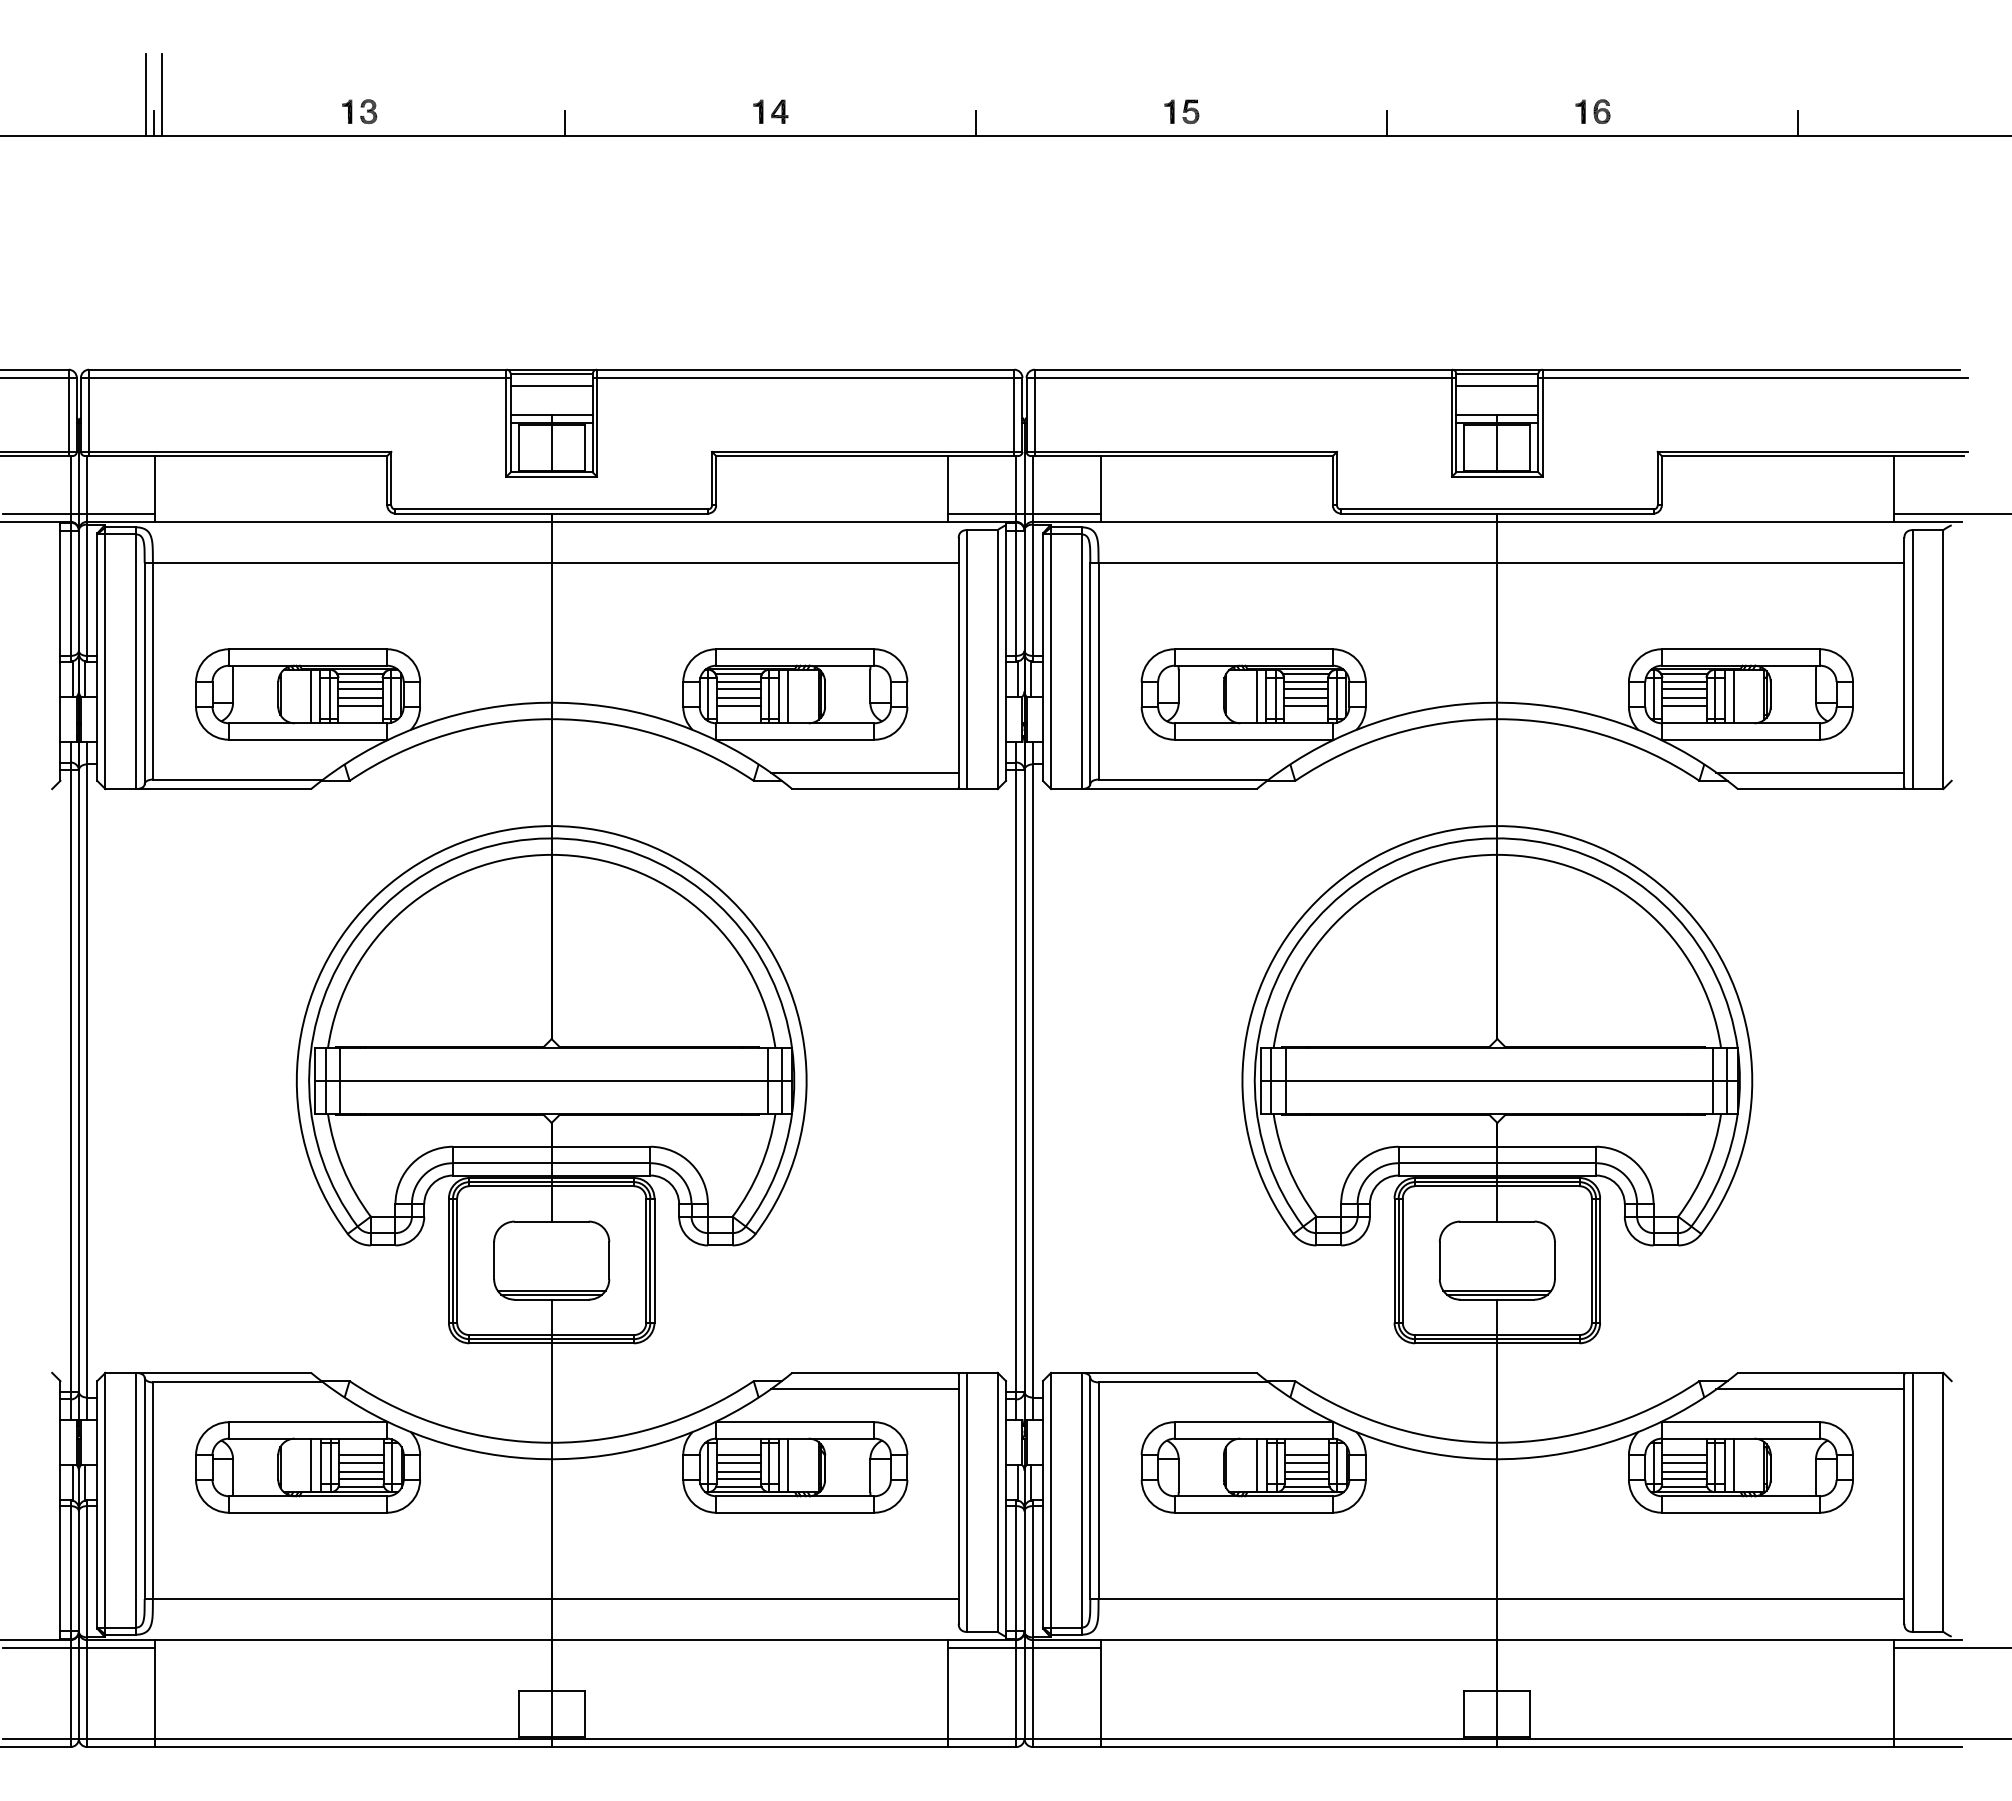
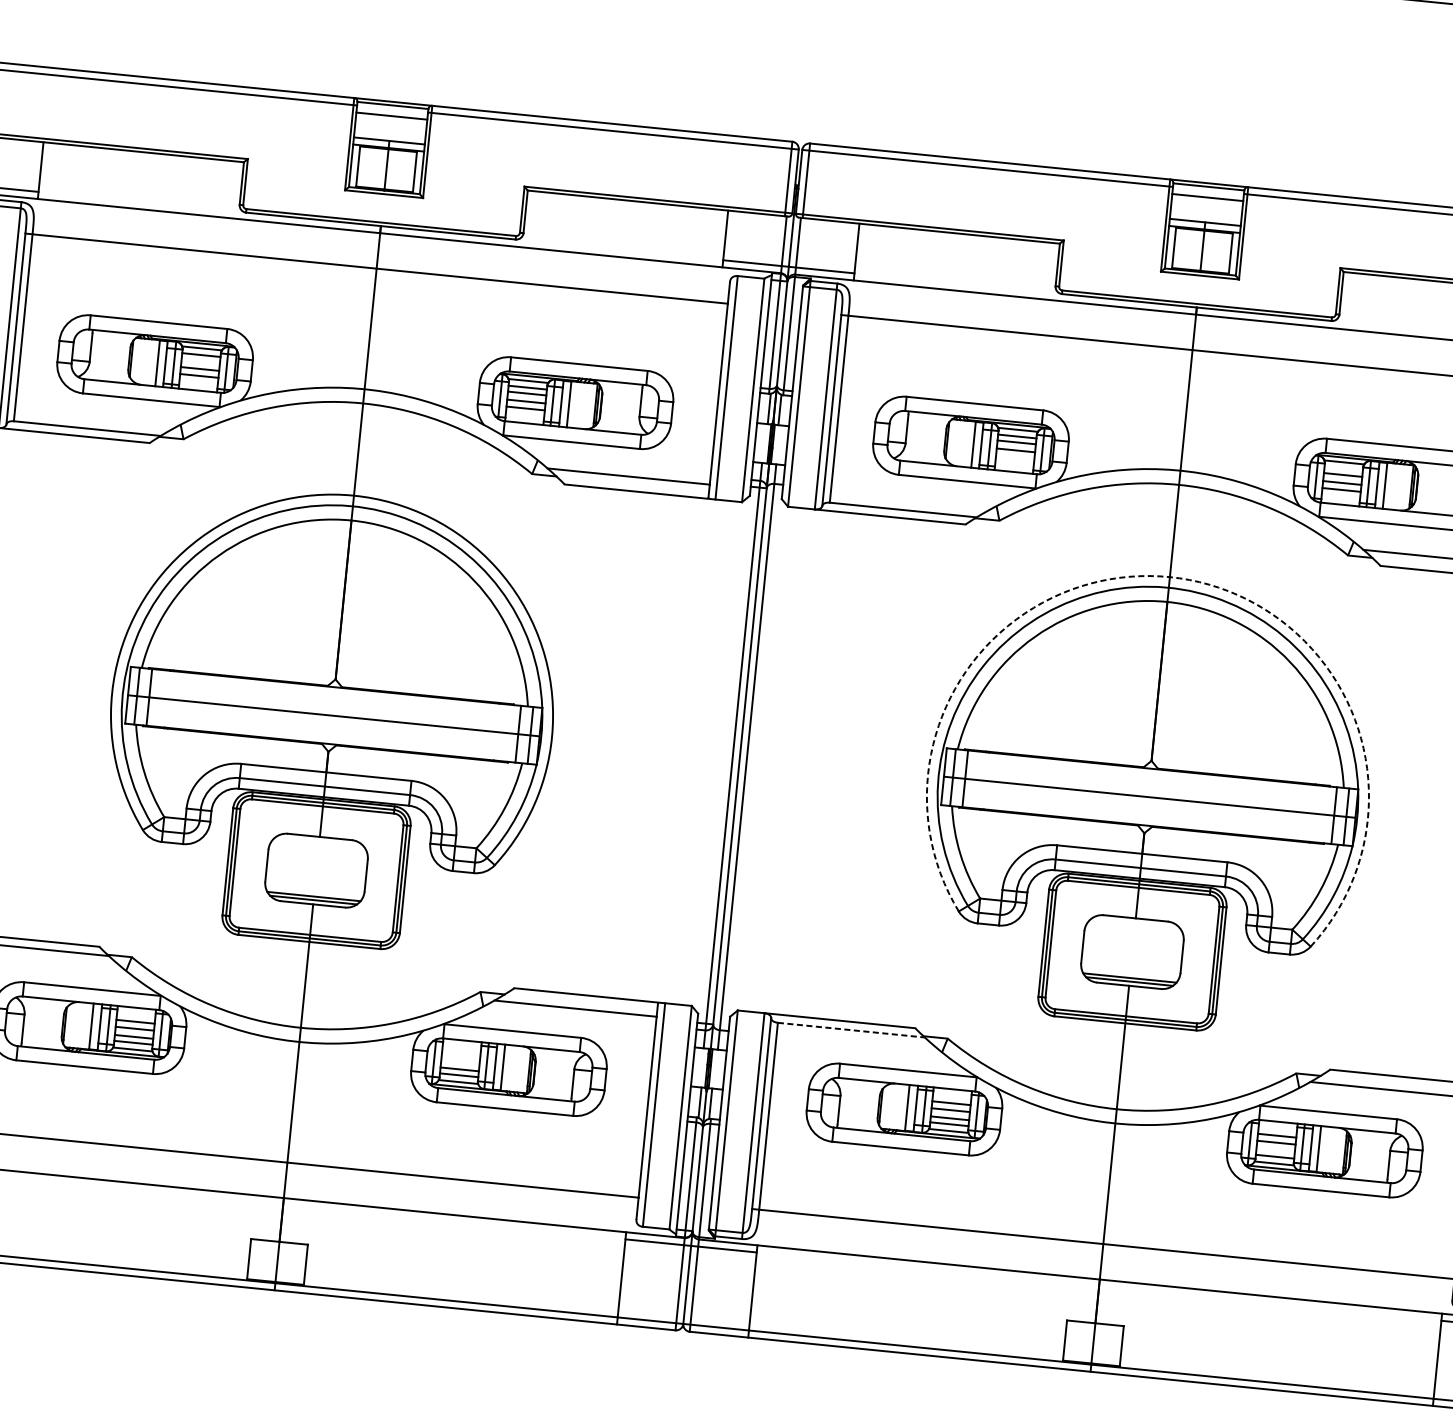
line: (1684, 682) -> (1343, 469), removed
line: (360, 689) -> (200, 361), removed
line: (1305, 706) -> (1014, 457), removed
arc: (1497, 826) -> (1169, 577), solid -> dashed
line: (1184, 1382) -> (852, 1030), solid -> dashed
line: (738, 1454) -> (461, 1053), removed
line: (738, 1462) -> (460, 1060), removed
line: (1684, 1472) -> (1275, 1150), removed

